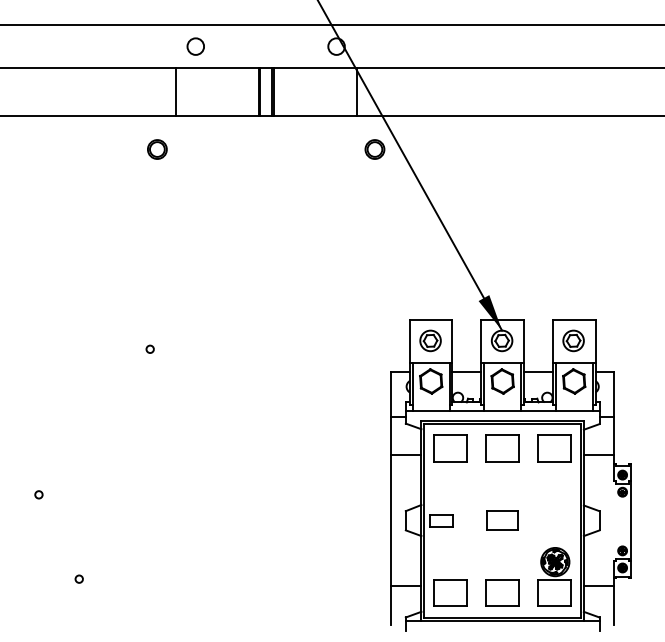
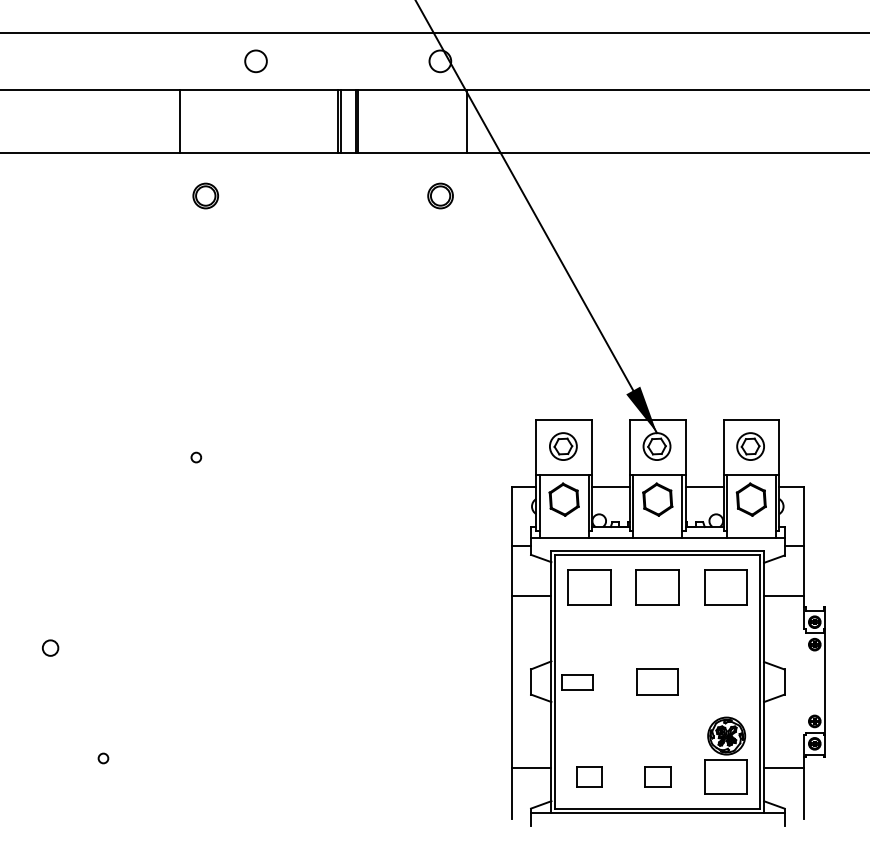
line: (175, 91) -> (179, 120), moved
part: (374, 149) -> (440, 195), moved
circle: (38, 494) -> (50, 647), size x1.6
part: (450, 592) -> (589, 776), size x0.6
part: (502, 592) -> (657, 776), size x0.6

